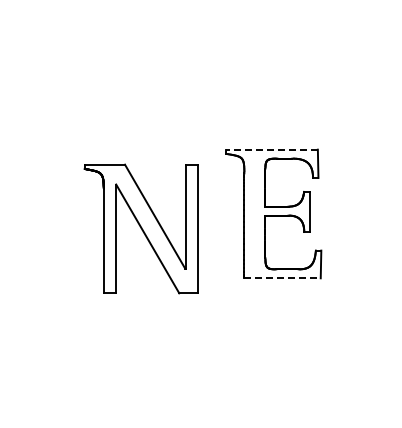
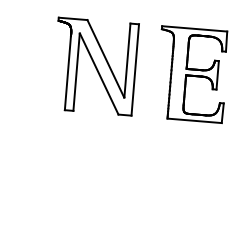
line: (272, 149) -> (195, 28), dashed -> solid
part: (140, 228) -> (94, 66), moved
line: (283, 278) -> (195, 121), dashed -> solid

